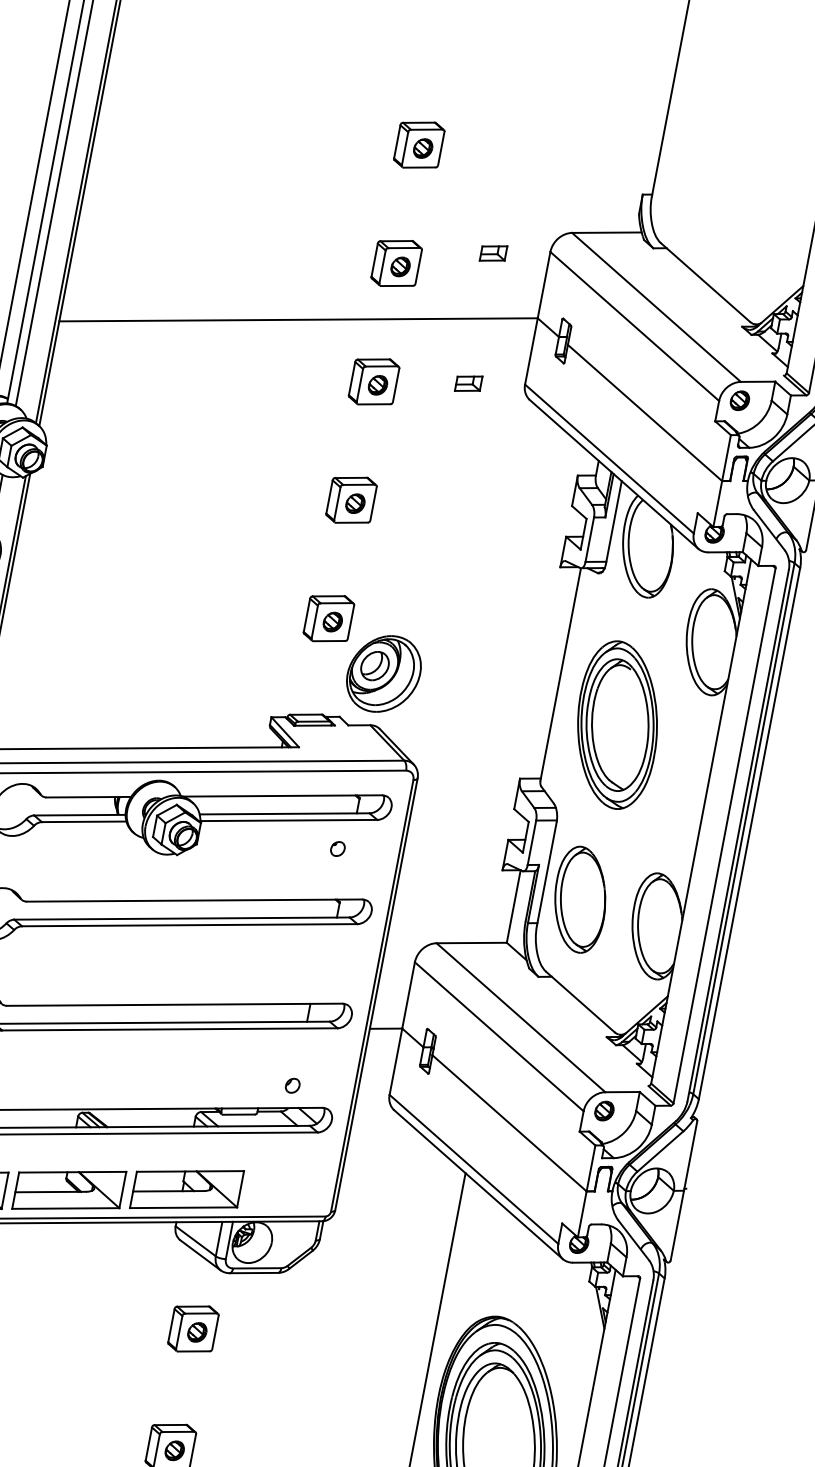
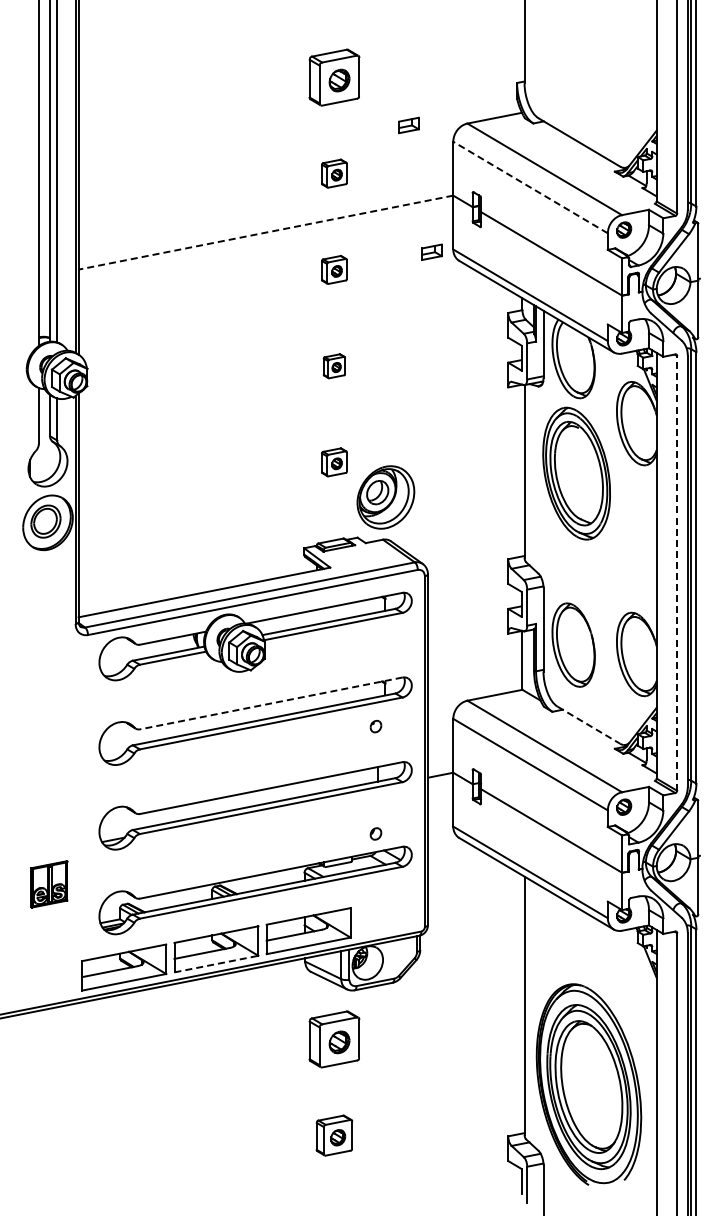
part: (419, 144) -> (334, 77), size x1.4
part: (492, 253) -> (408, 125), moved
part: (396, 263) -> (334, 173), size x0.7
line: (299, 319) -> (266, 232), solid -> dashed
line: (634, 326) -> (530, 187), solid -> dashed
part: (374, 381) -> (334, 269), size x0.7
part: (468, 382) -> (431, 251), moved
part: (351, 500) -> (334, 366), size x0.6
part: (328, 618) -> (334, 462), size x0.7
part: (617, 724) -> (576, 473), moved
line: (725, 834) -> (677, 572), solid -> dashed
part: (337, 848) -> (375, 726), moved
line: (194, 900) -> (271, 703), solid -> dashed
line: (580, 1002) -> (589, 725), solid -> dashed
line: (65, 1209) -> (216, 964), solid -> dashed
part: (193, 1329) -> (334, 1039), size x1.4

